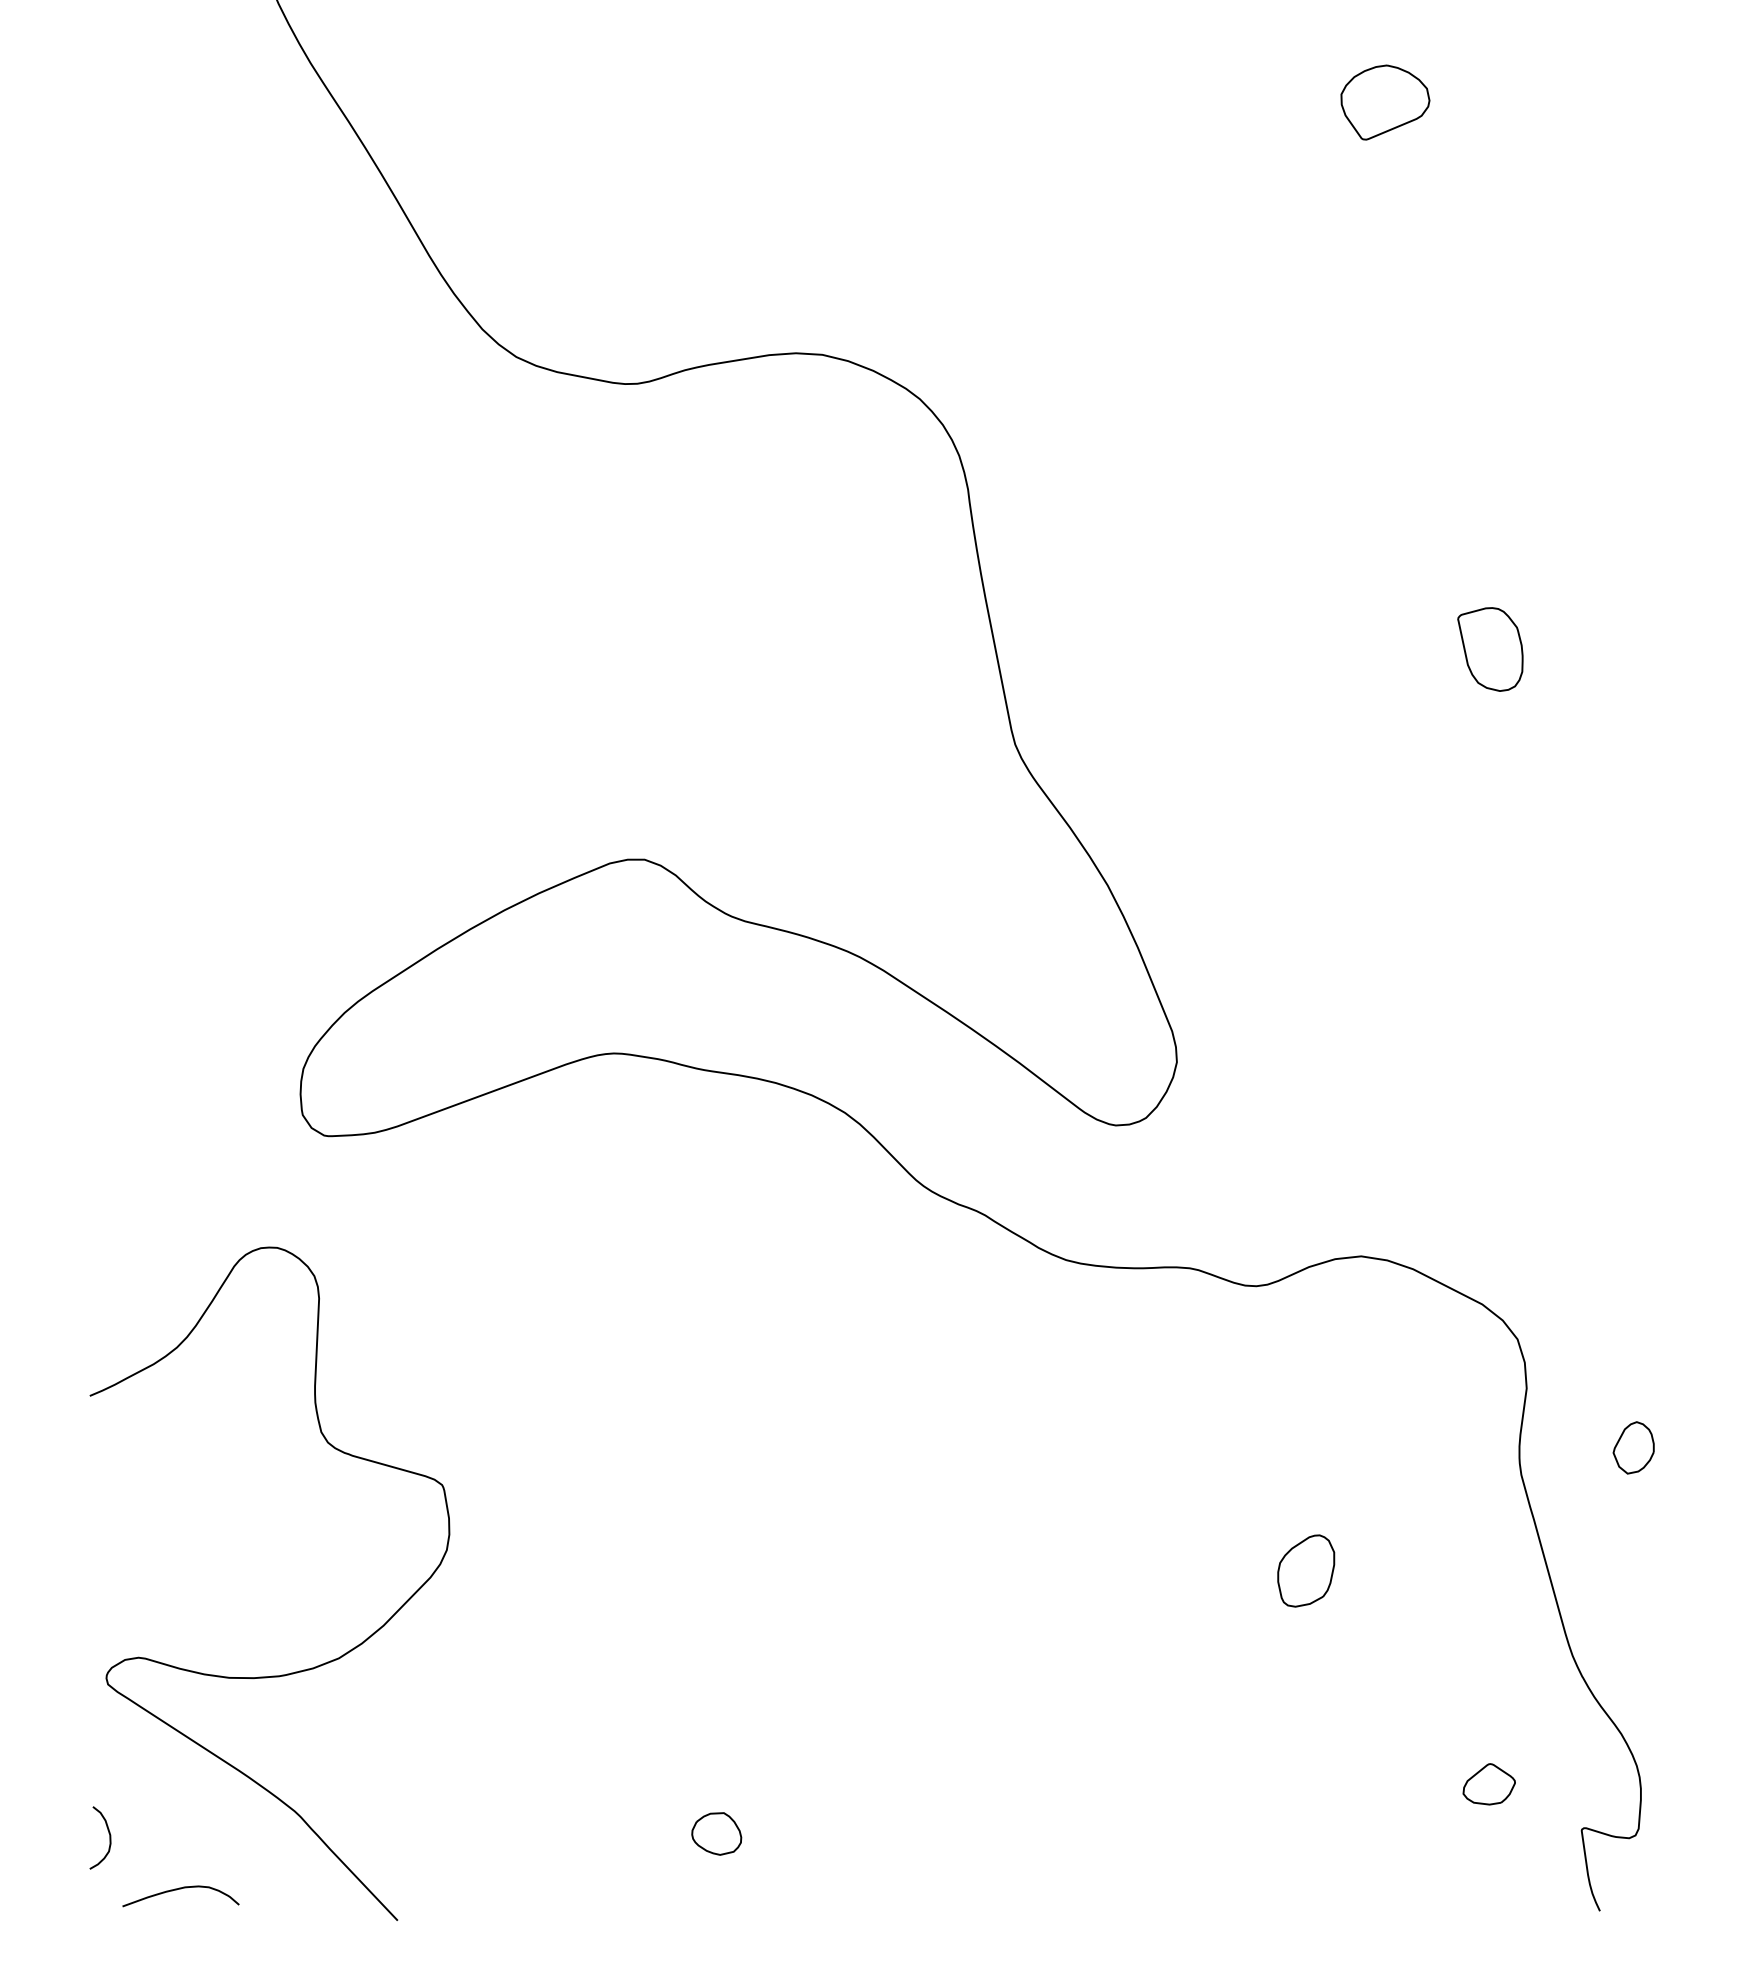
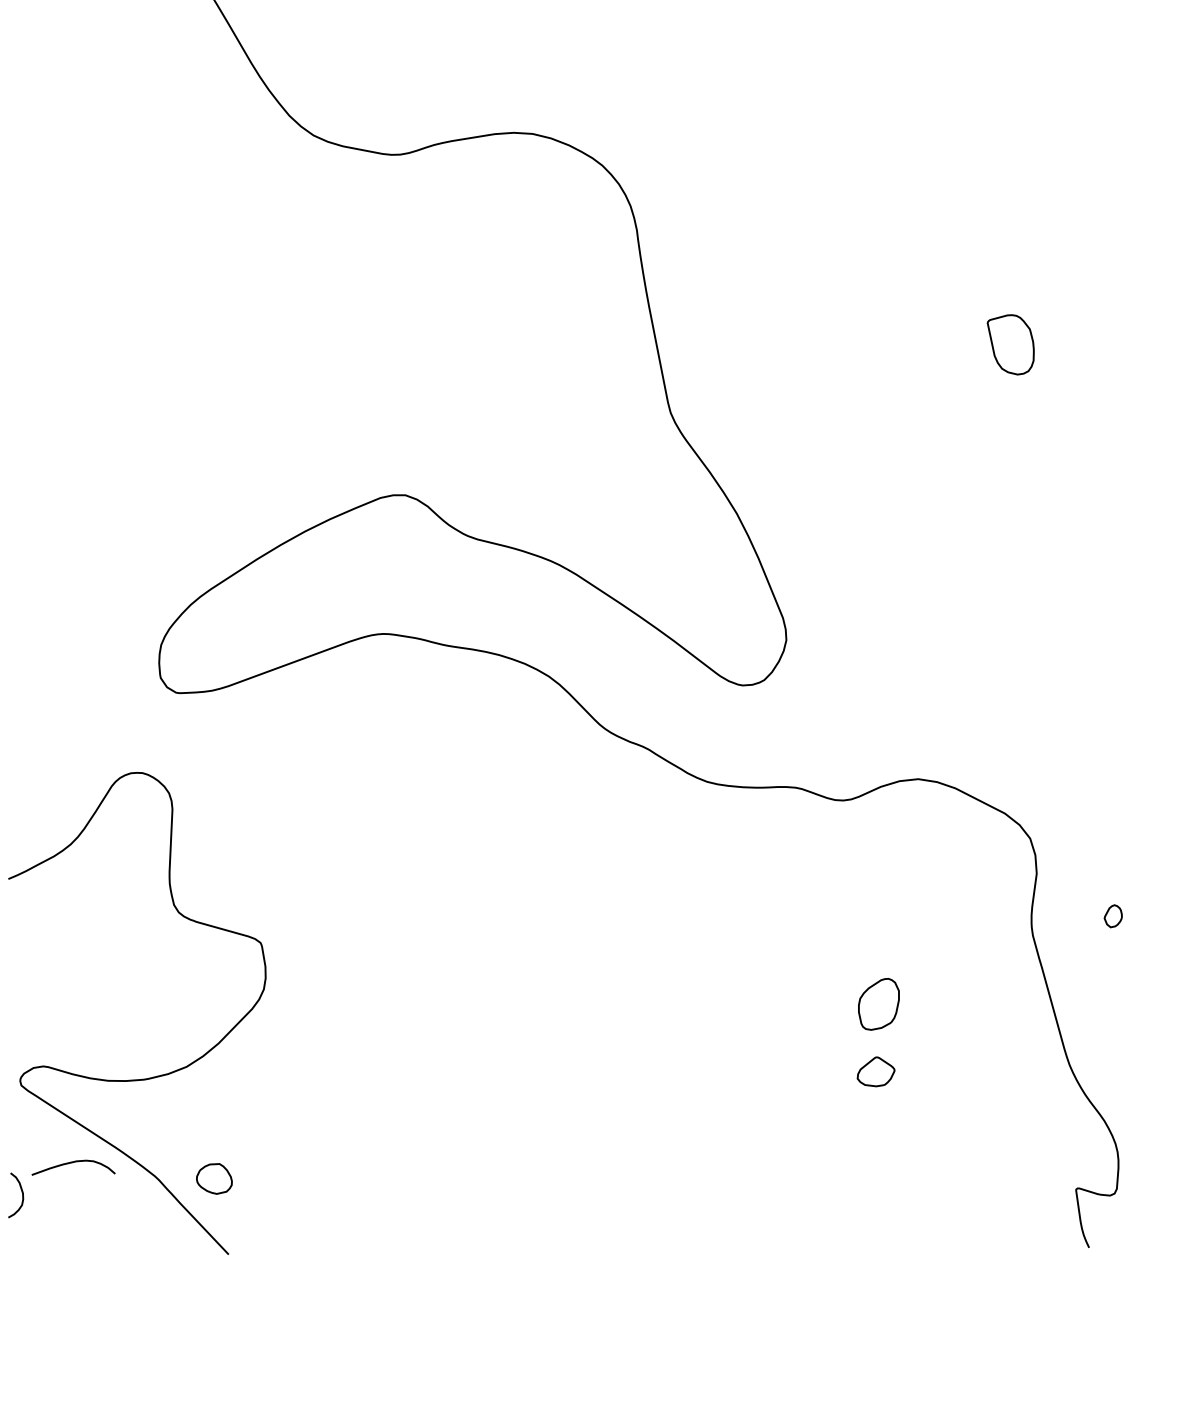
part: (1633, 1447) -> (1113, 915), size x0.6
part: (1488, 1784) -> (875, 1071), moved
part: (716, 1833) -> (214, 1178), moved
curve: (180, 1889) -> (73, 1162), moved

